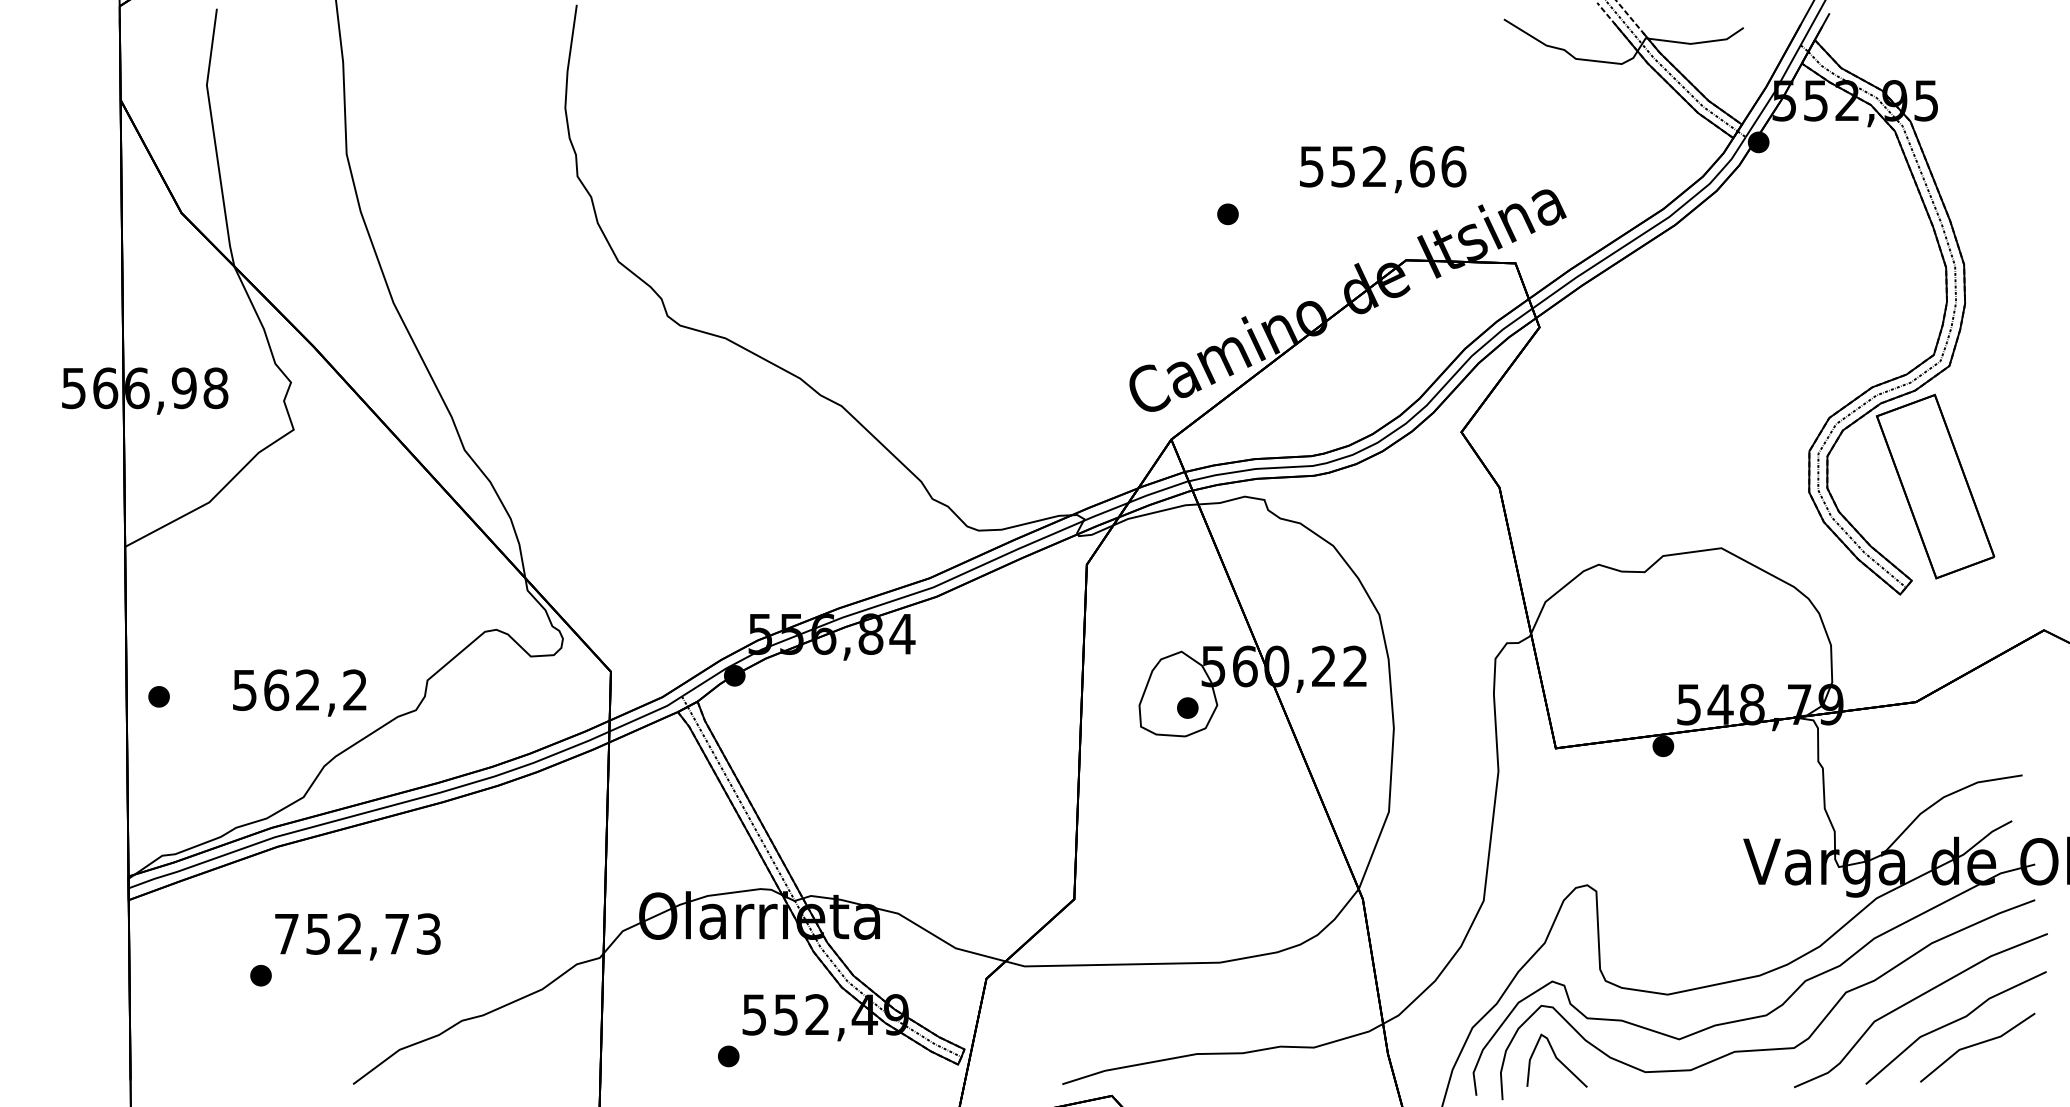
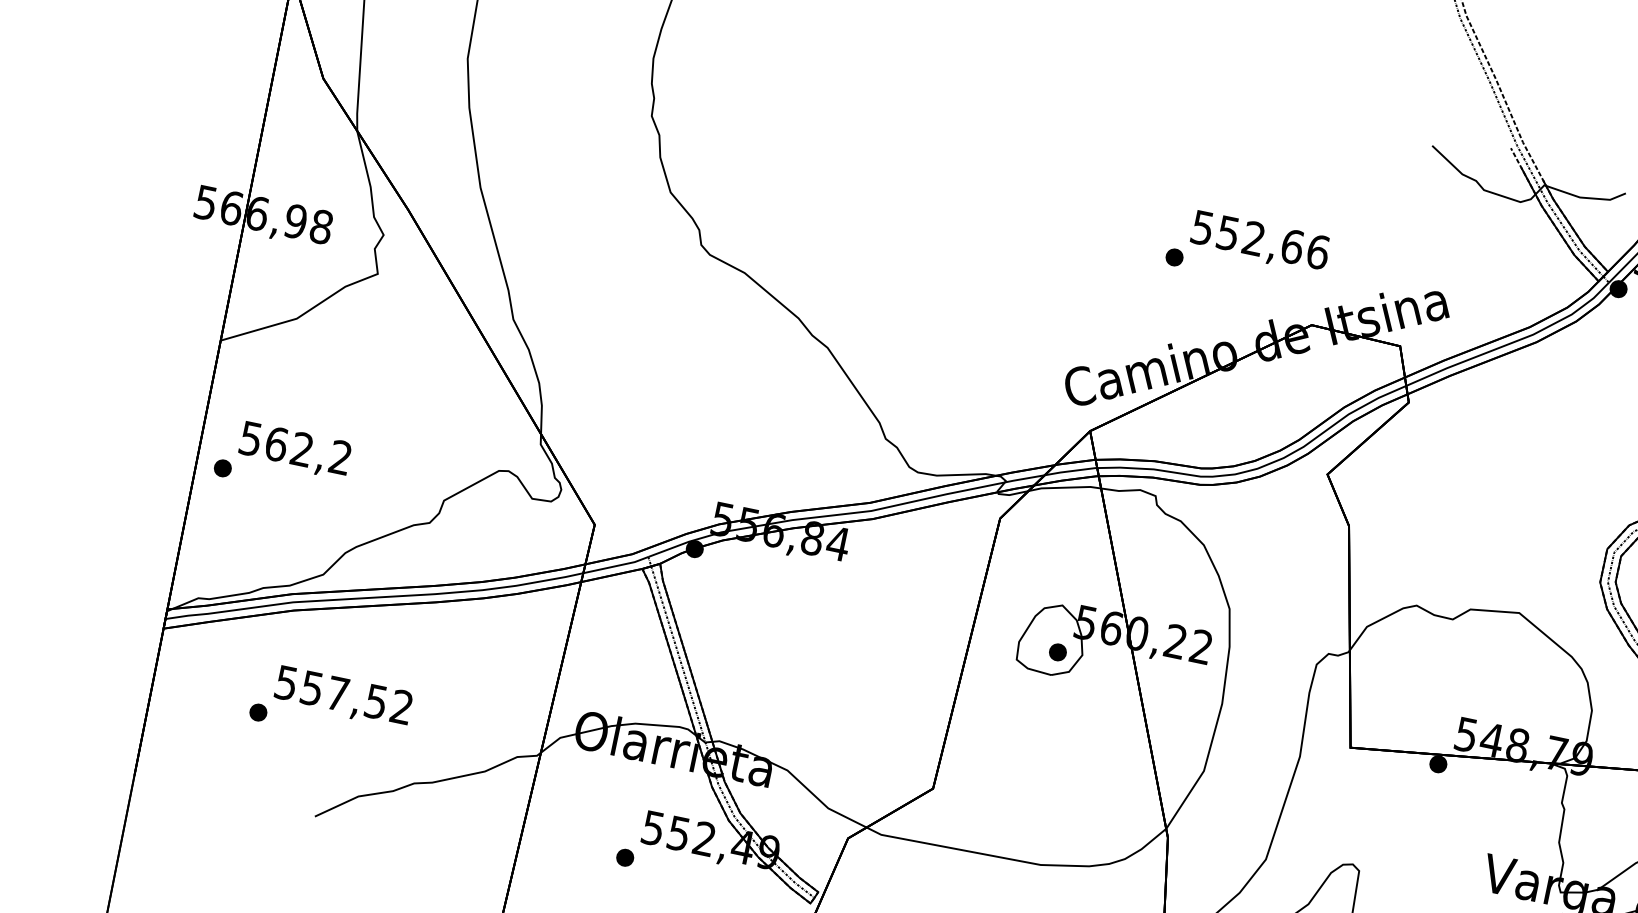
text: (1383, 169) -> (1260, 242), moved
text: (299, 692) -> (294, 450), moved
text: (357, 933) -> (344, 694), 752,73 -> 557,52

